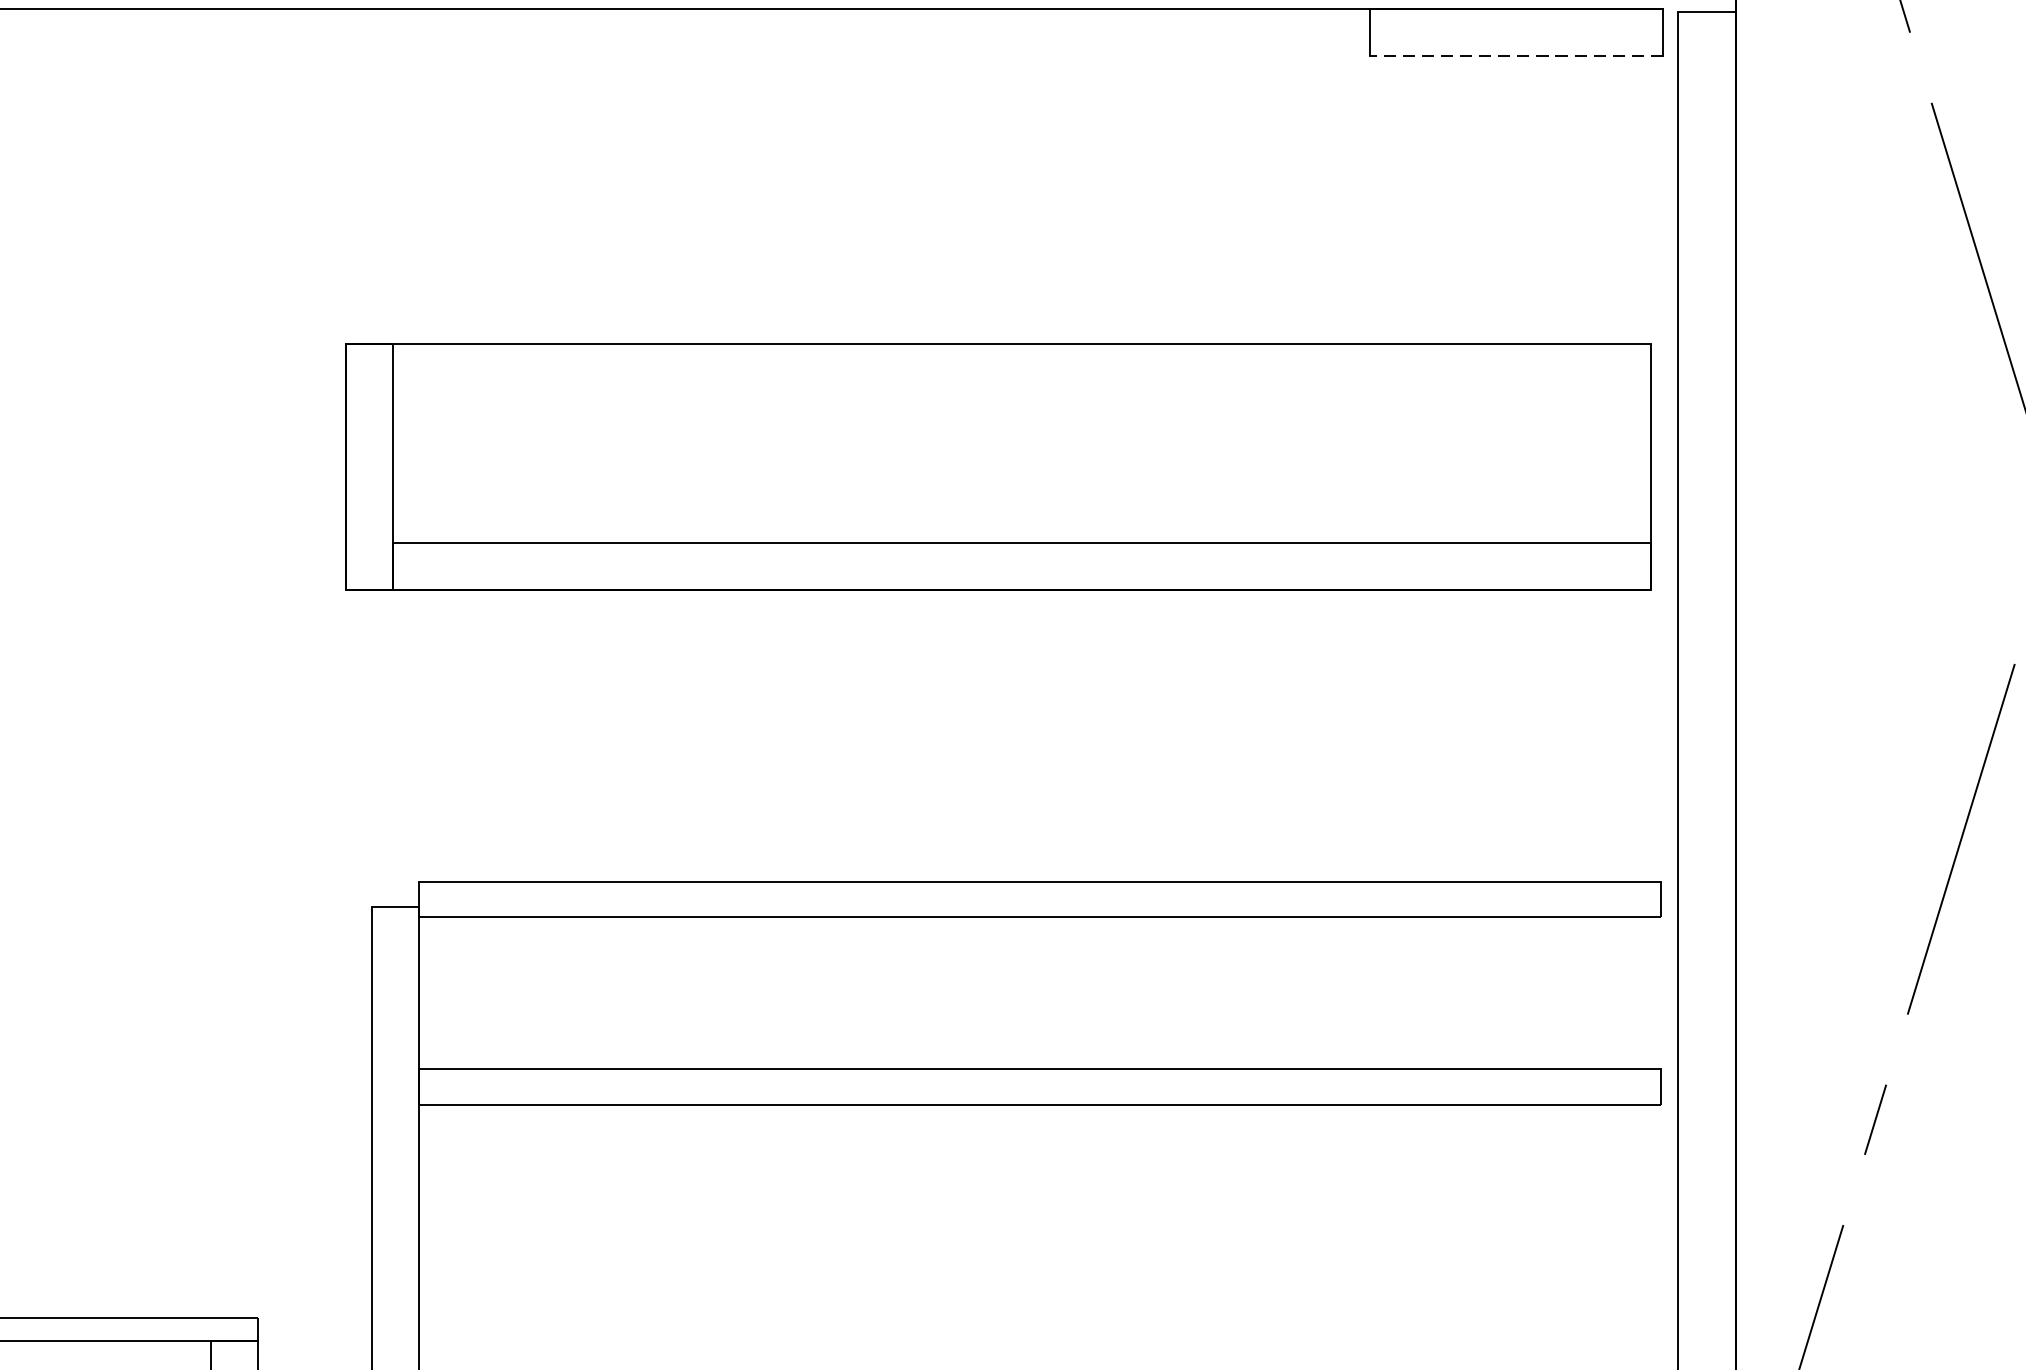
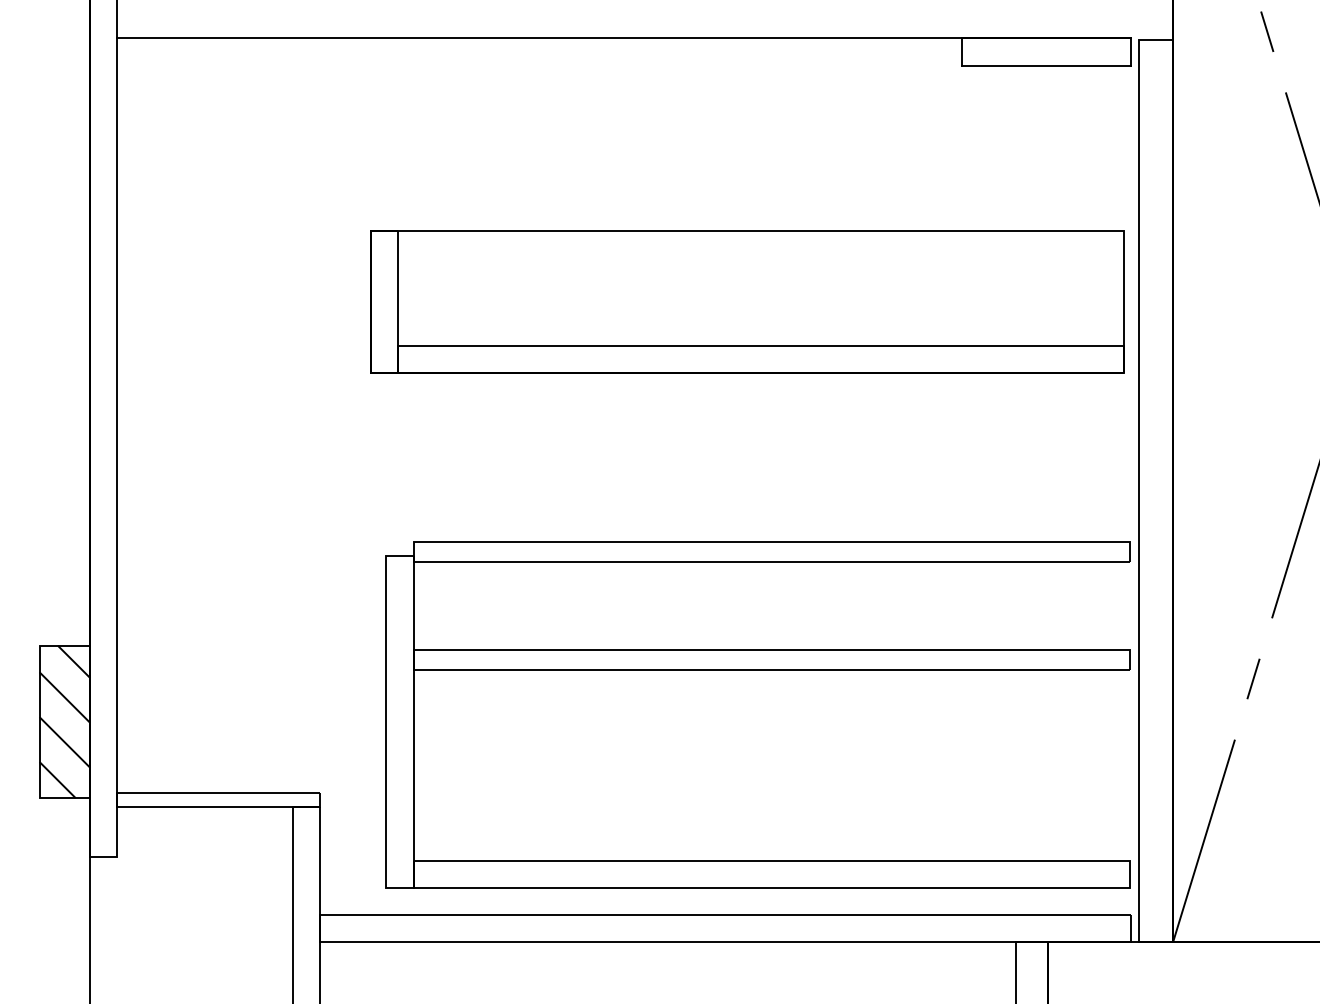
line: (1516, 56) -> (1046, 65), dashed -> solid

